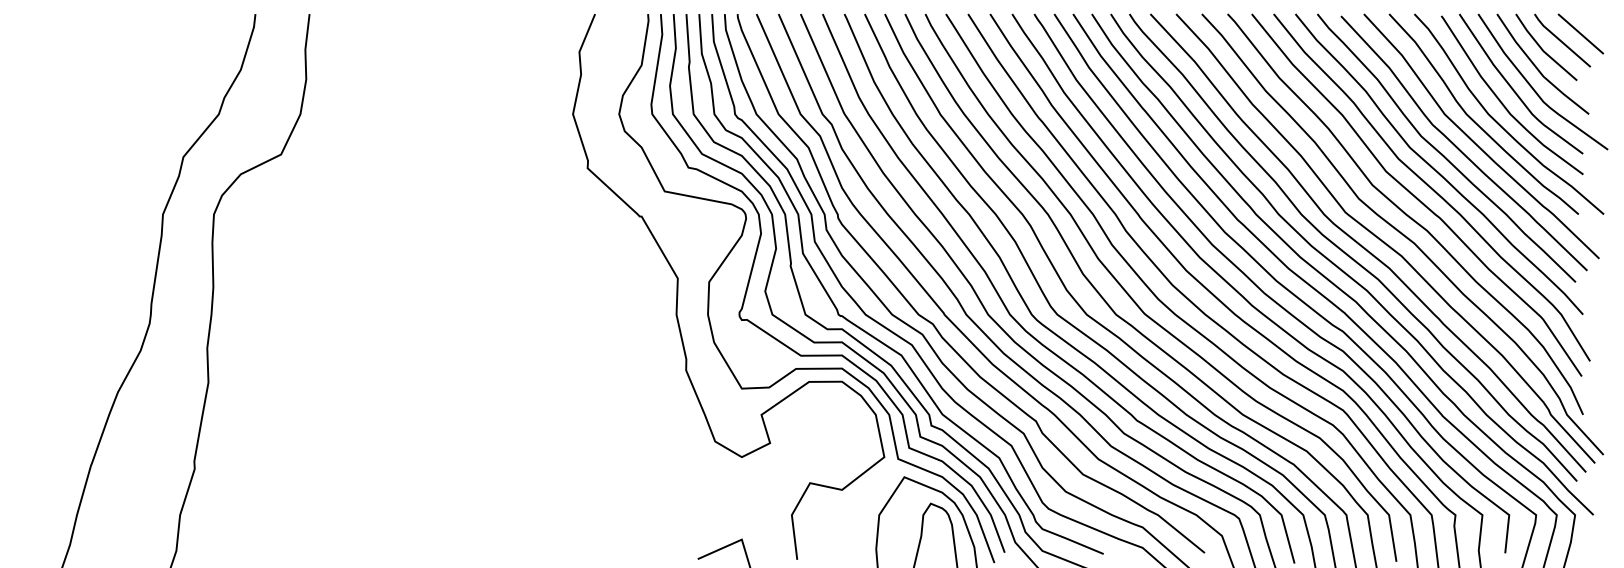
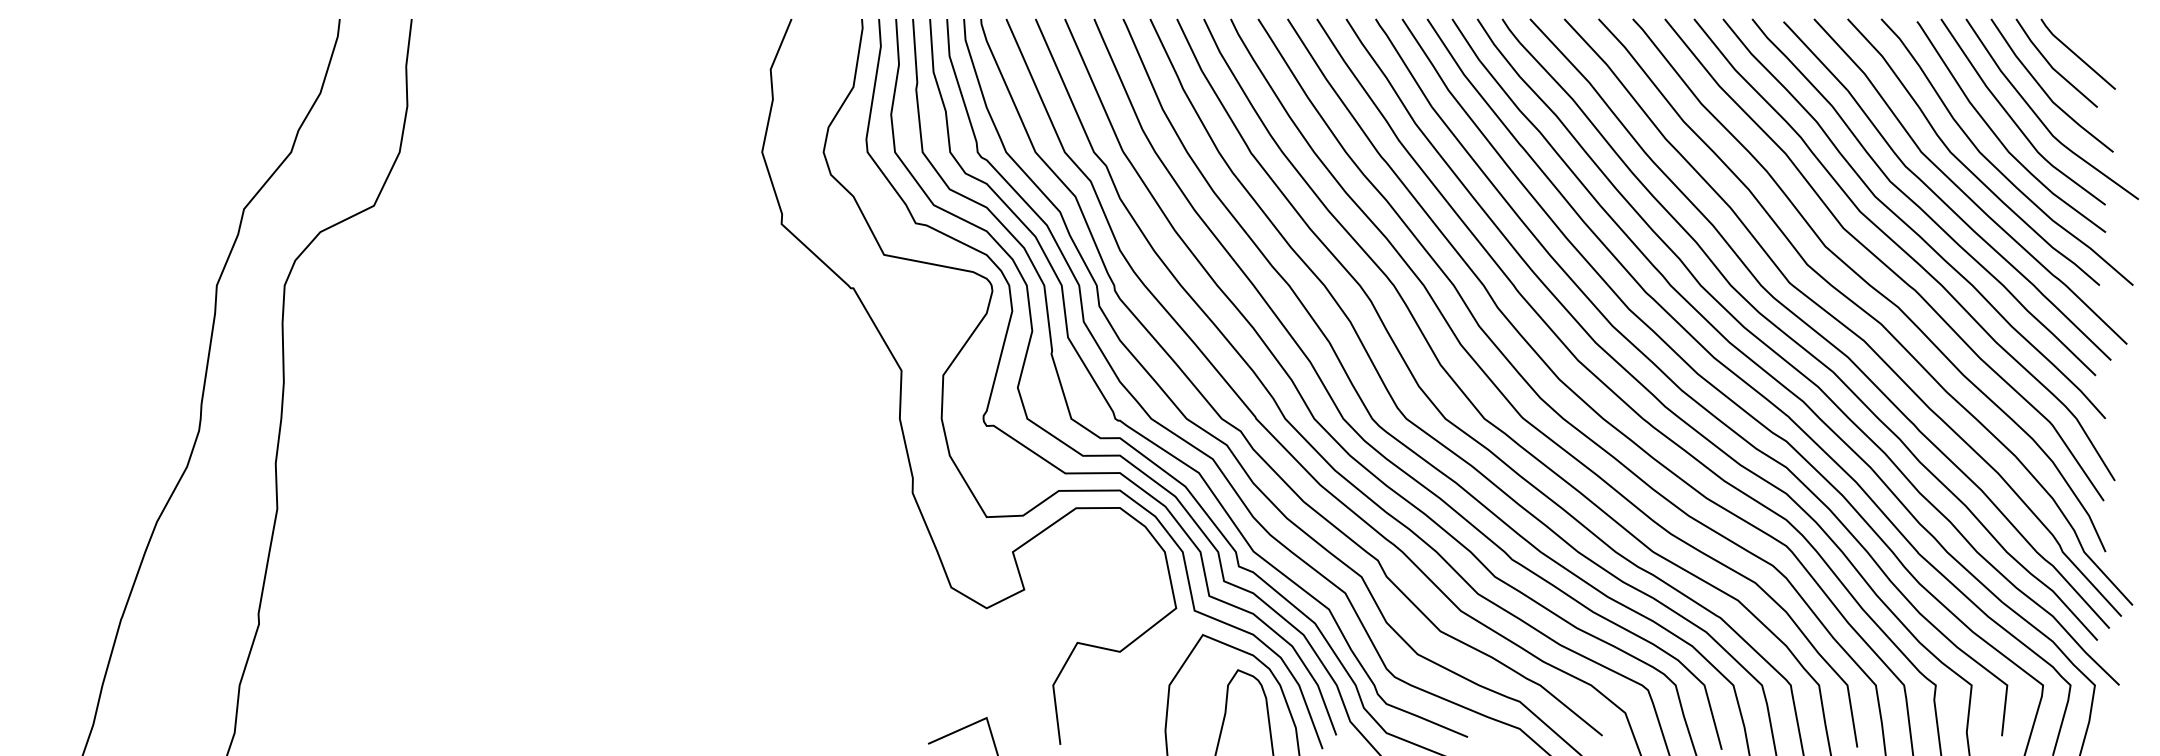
line: (1580, 33) -> (2102, 45), removed

